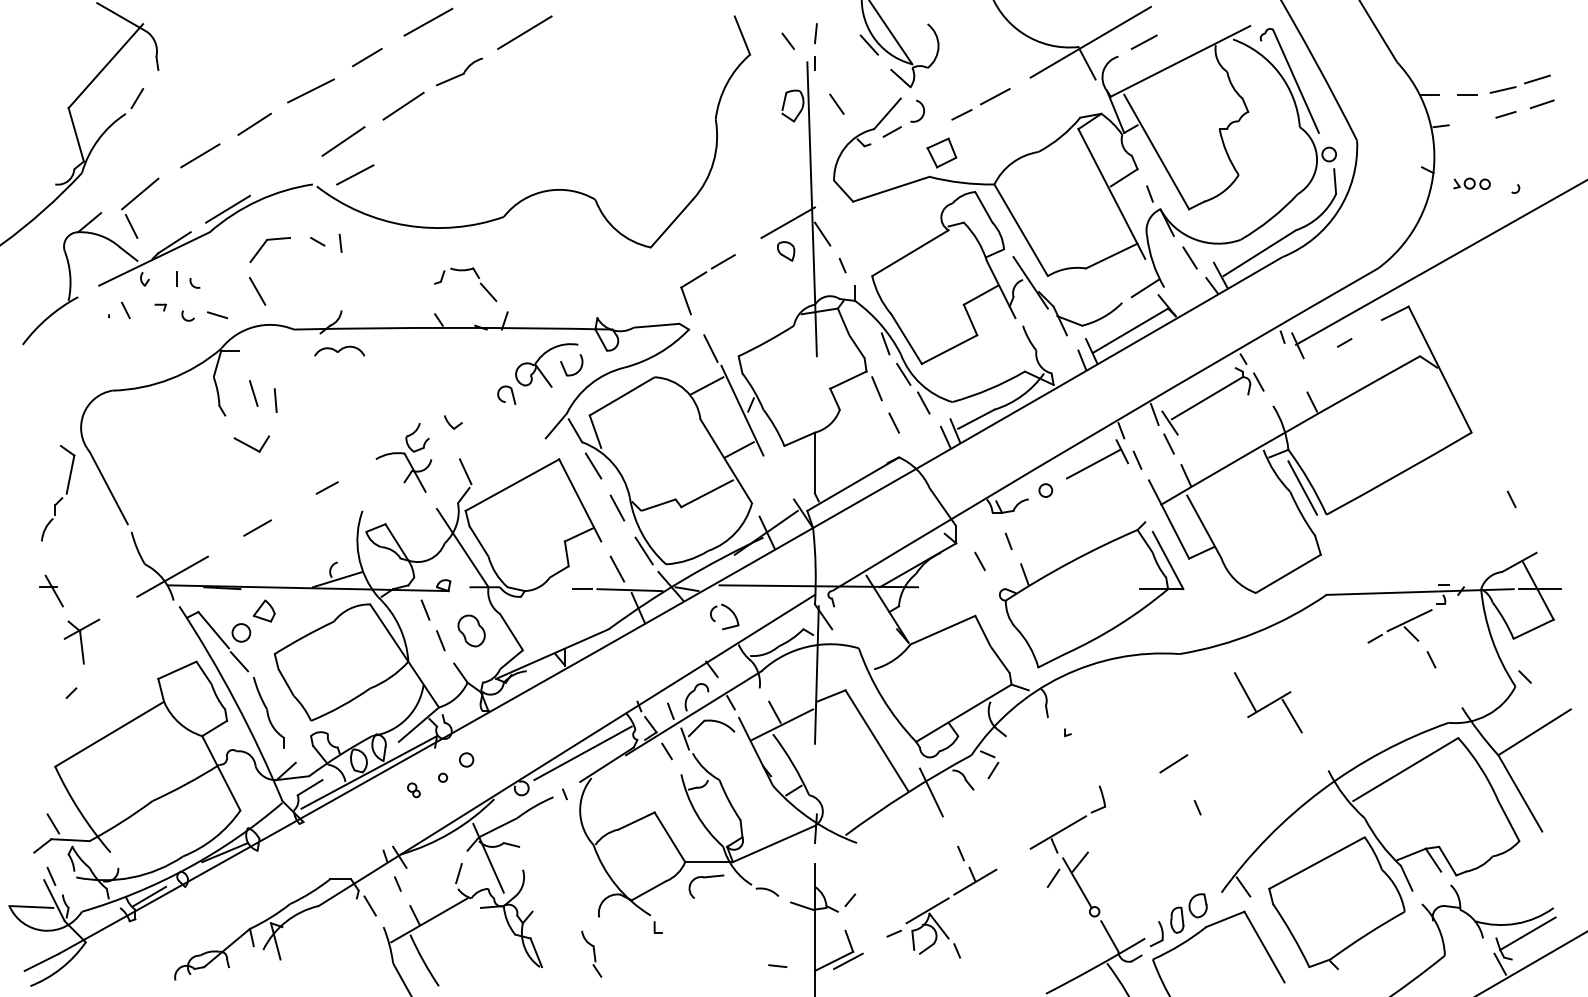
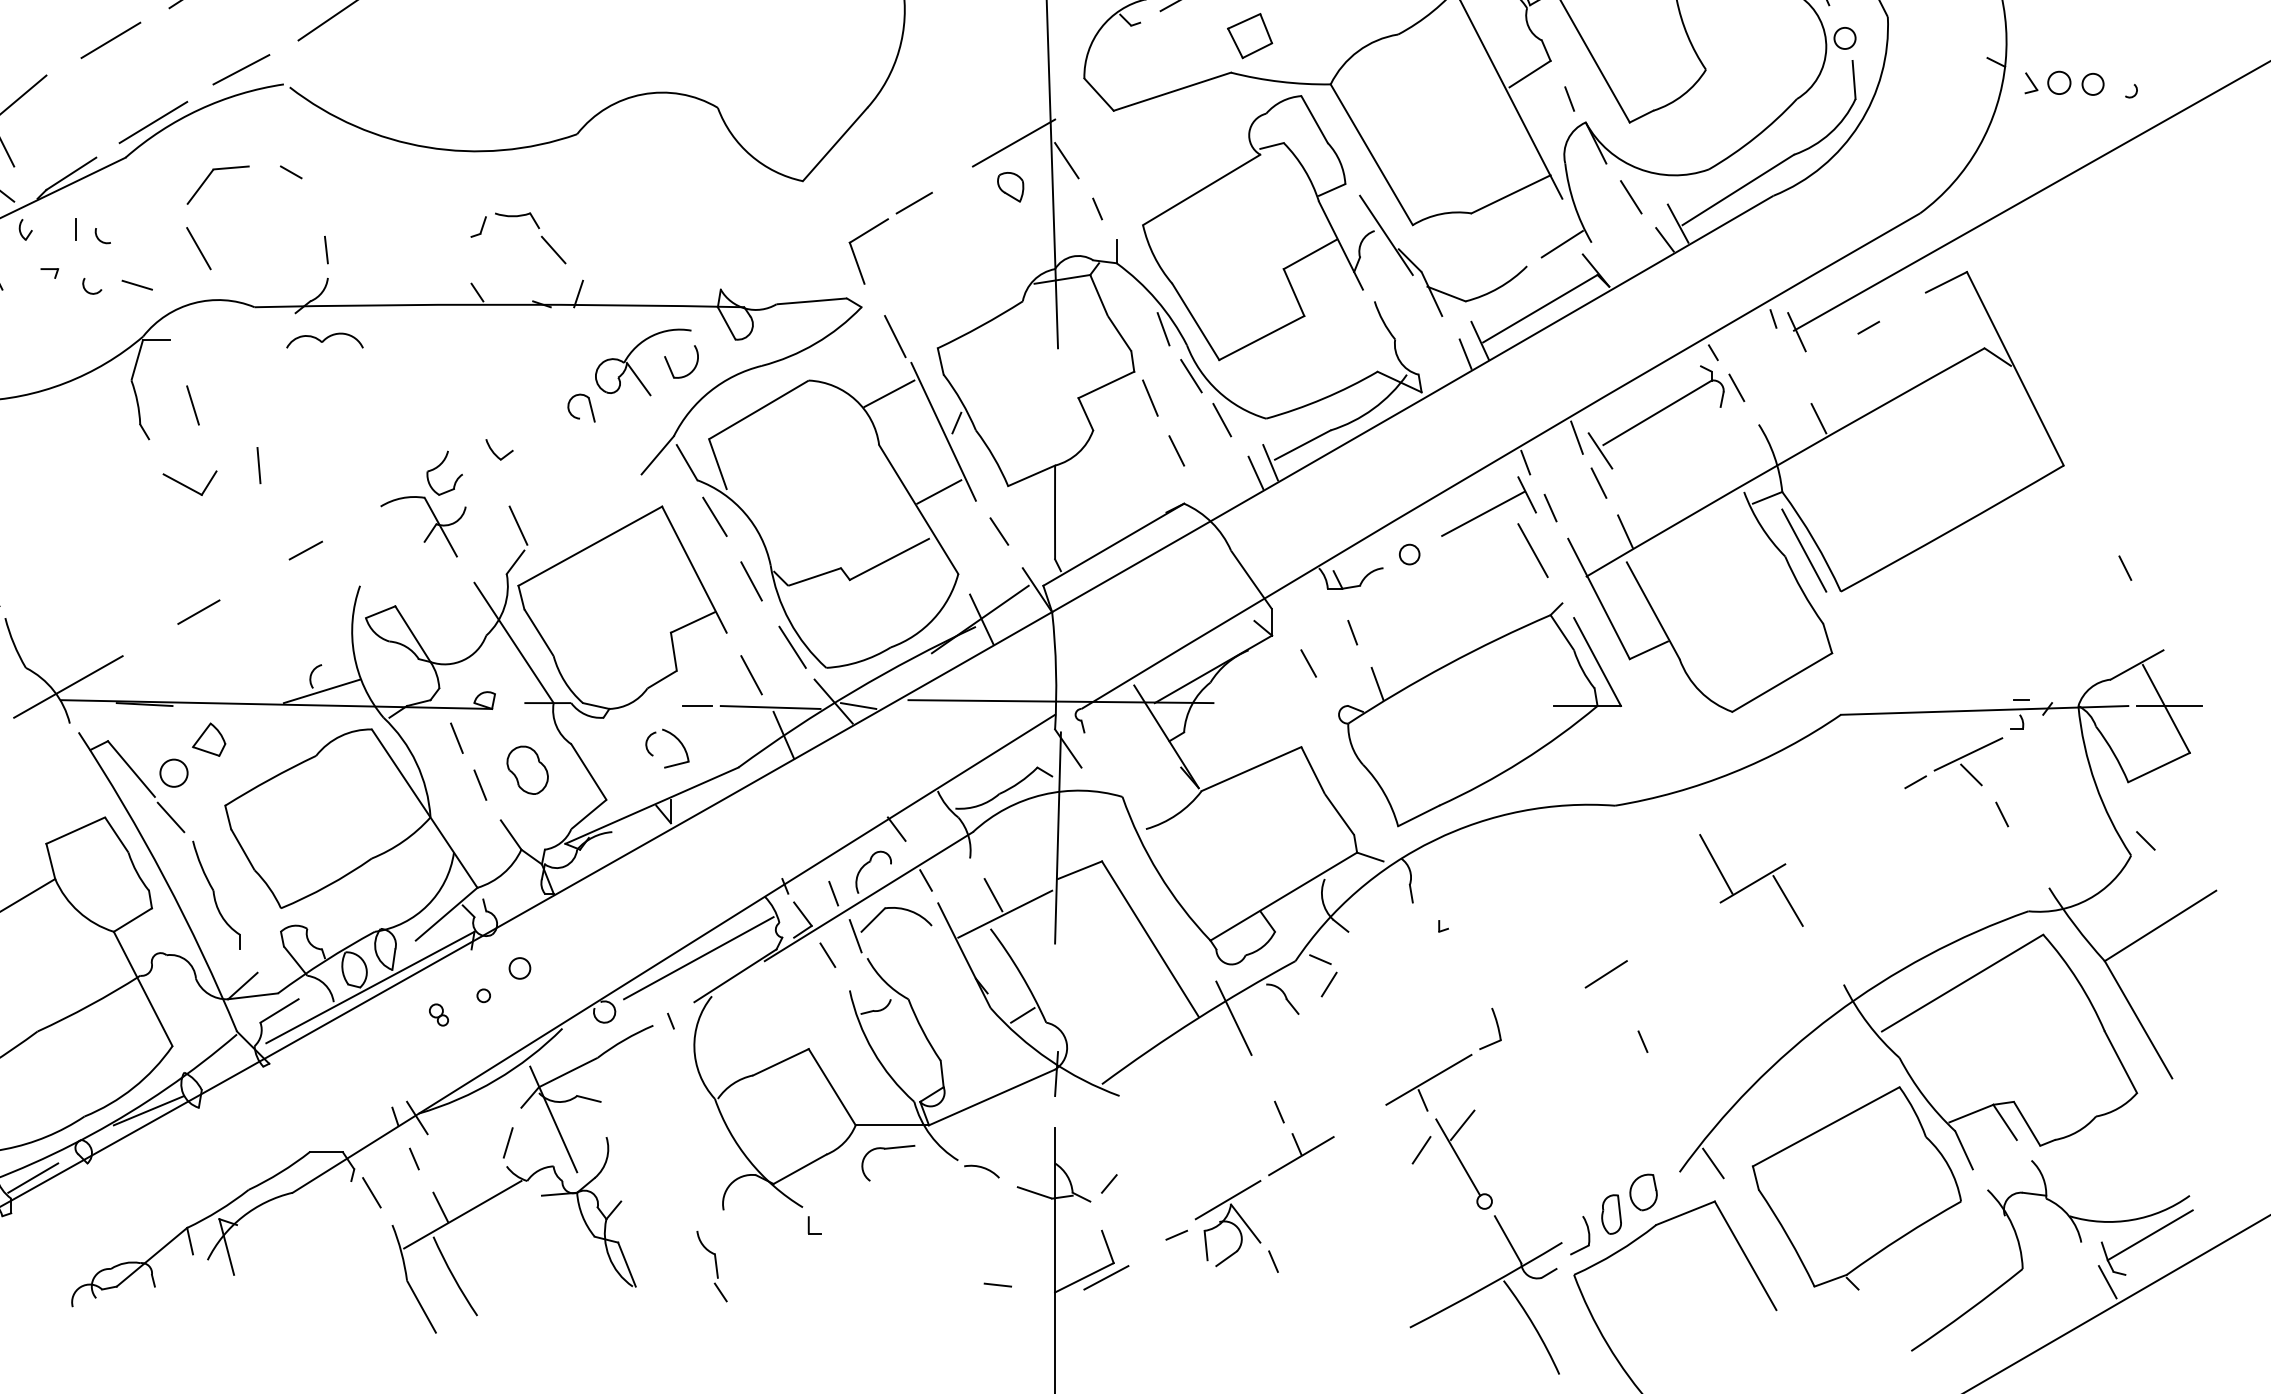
line: (355, 174) -> (241, 69), moved
part: (1471, 183) -> (2063, 82), size x1.43
line: (340, 242) -> (326, 248), moved
line: (275, 400) -> (258, 465), moved
line: (778, 475) -> (999, 531), added
line: (1125, 487) -> (1532, 549), added
part: (729, 610) -> (674, 738), moved

